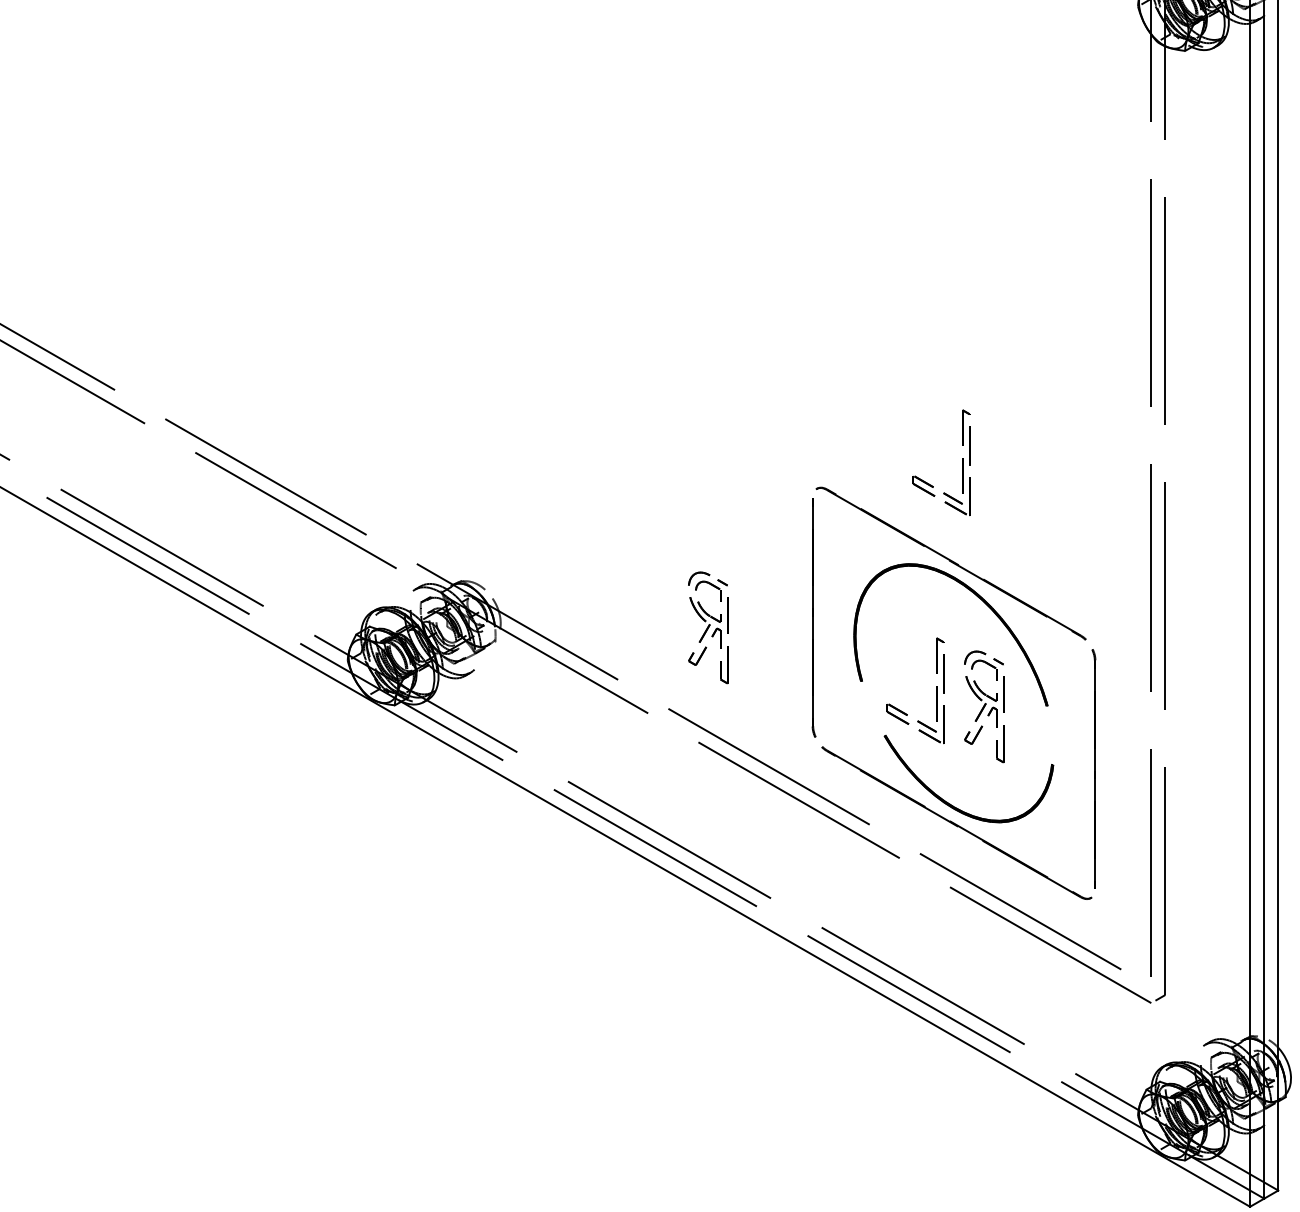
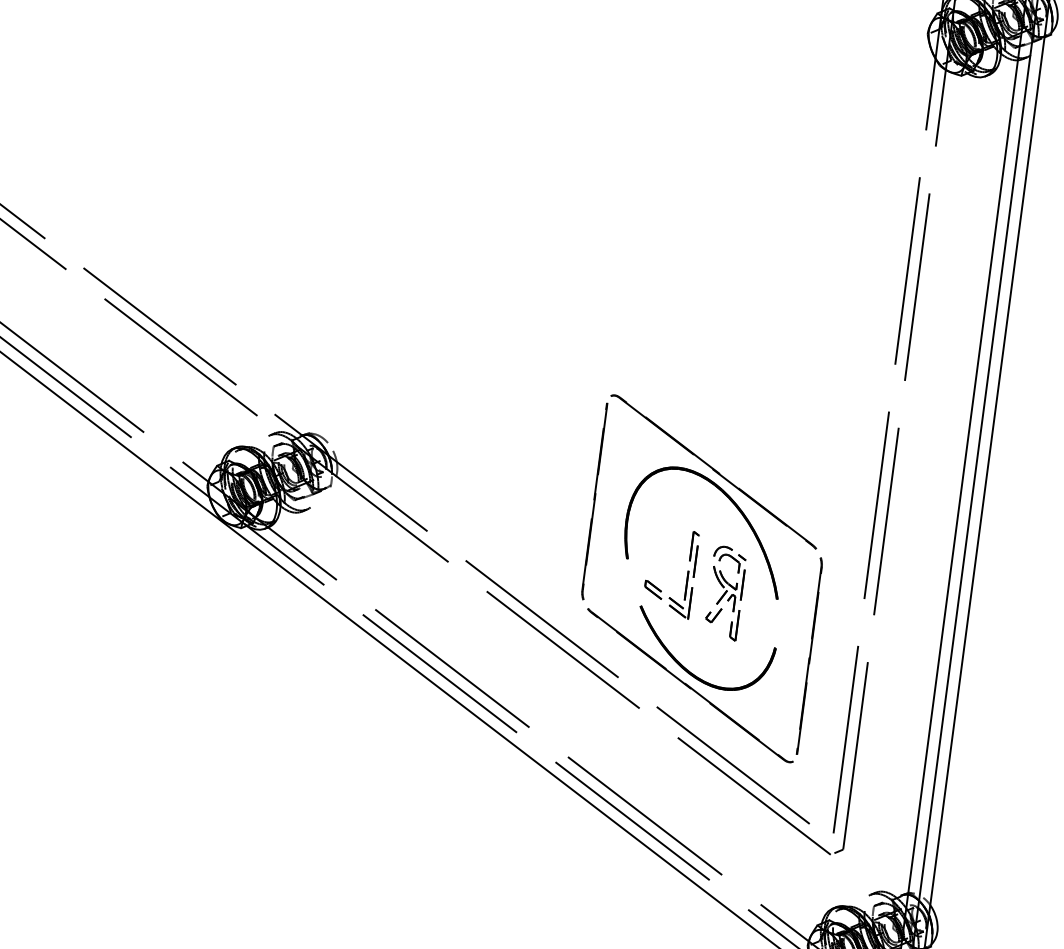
part: (962, 462) -> (734, 389), removed
part: (708, 627) -> (507, 498), removed

